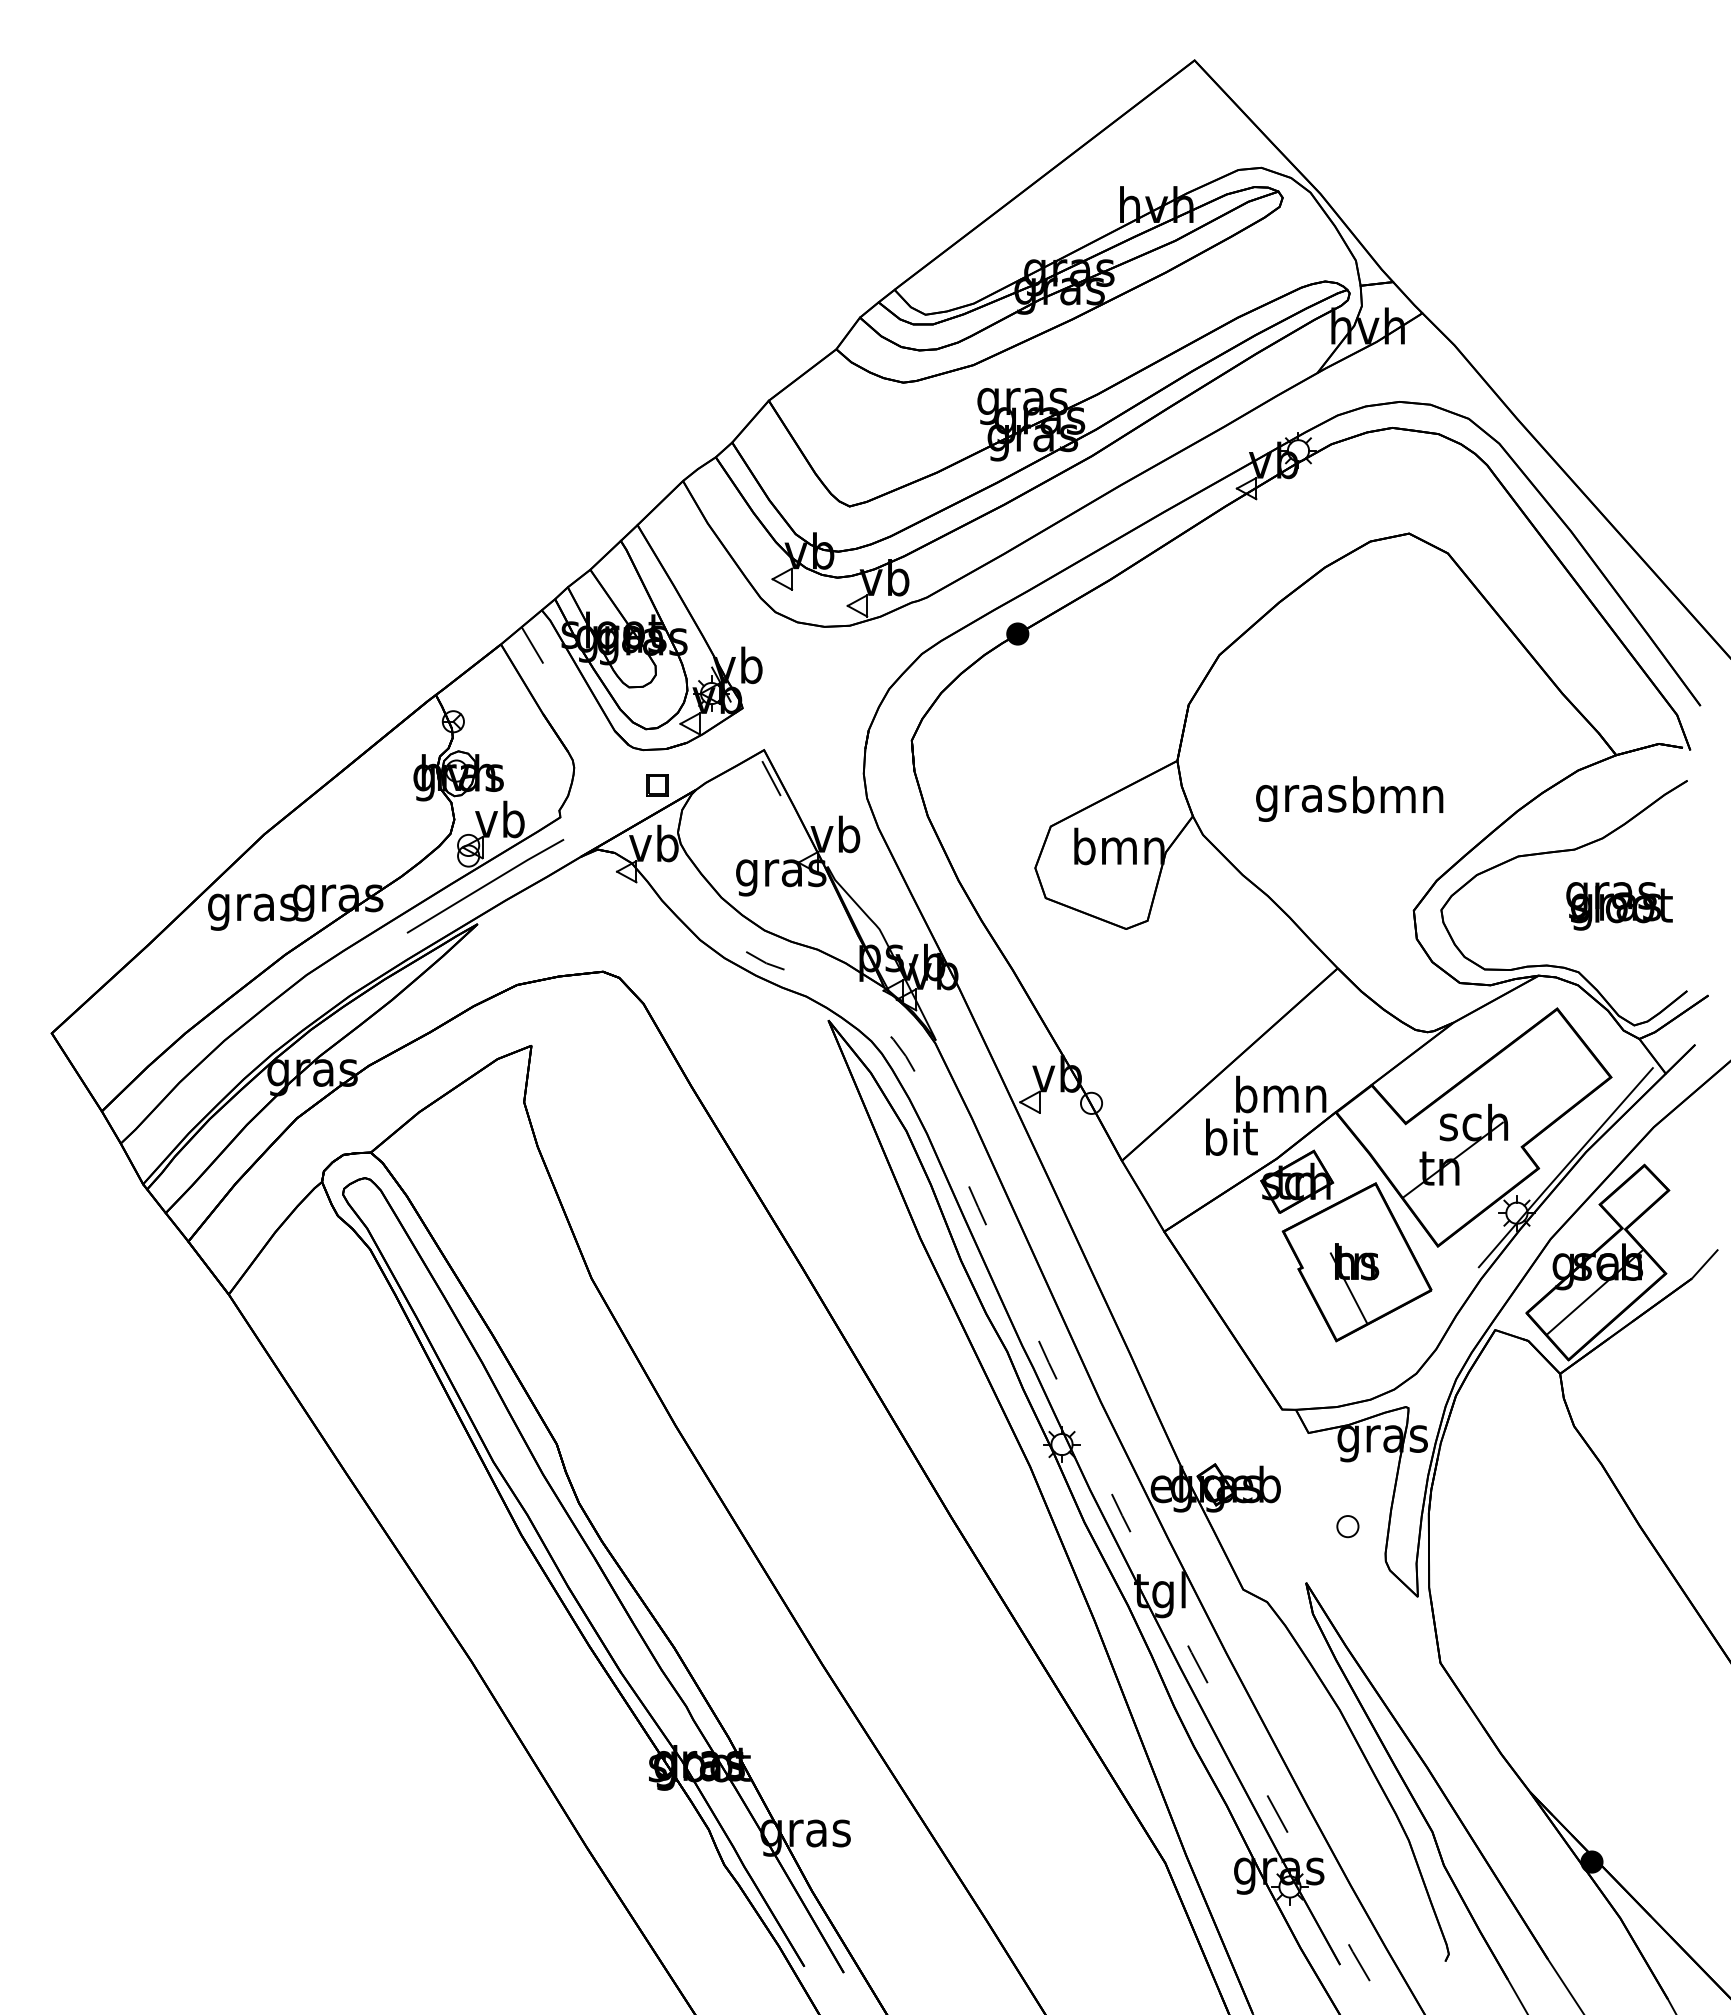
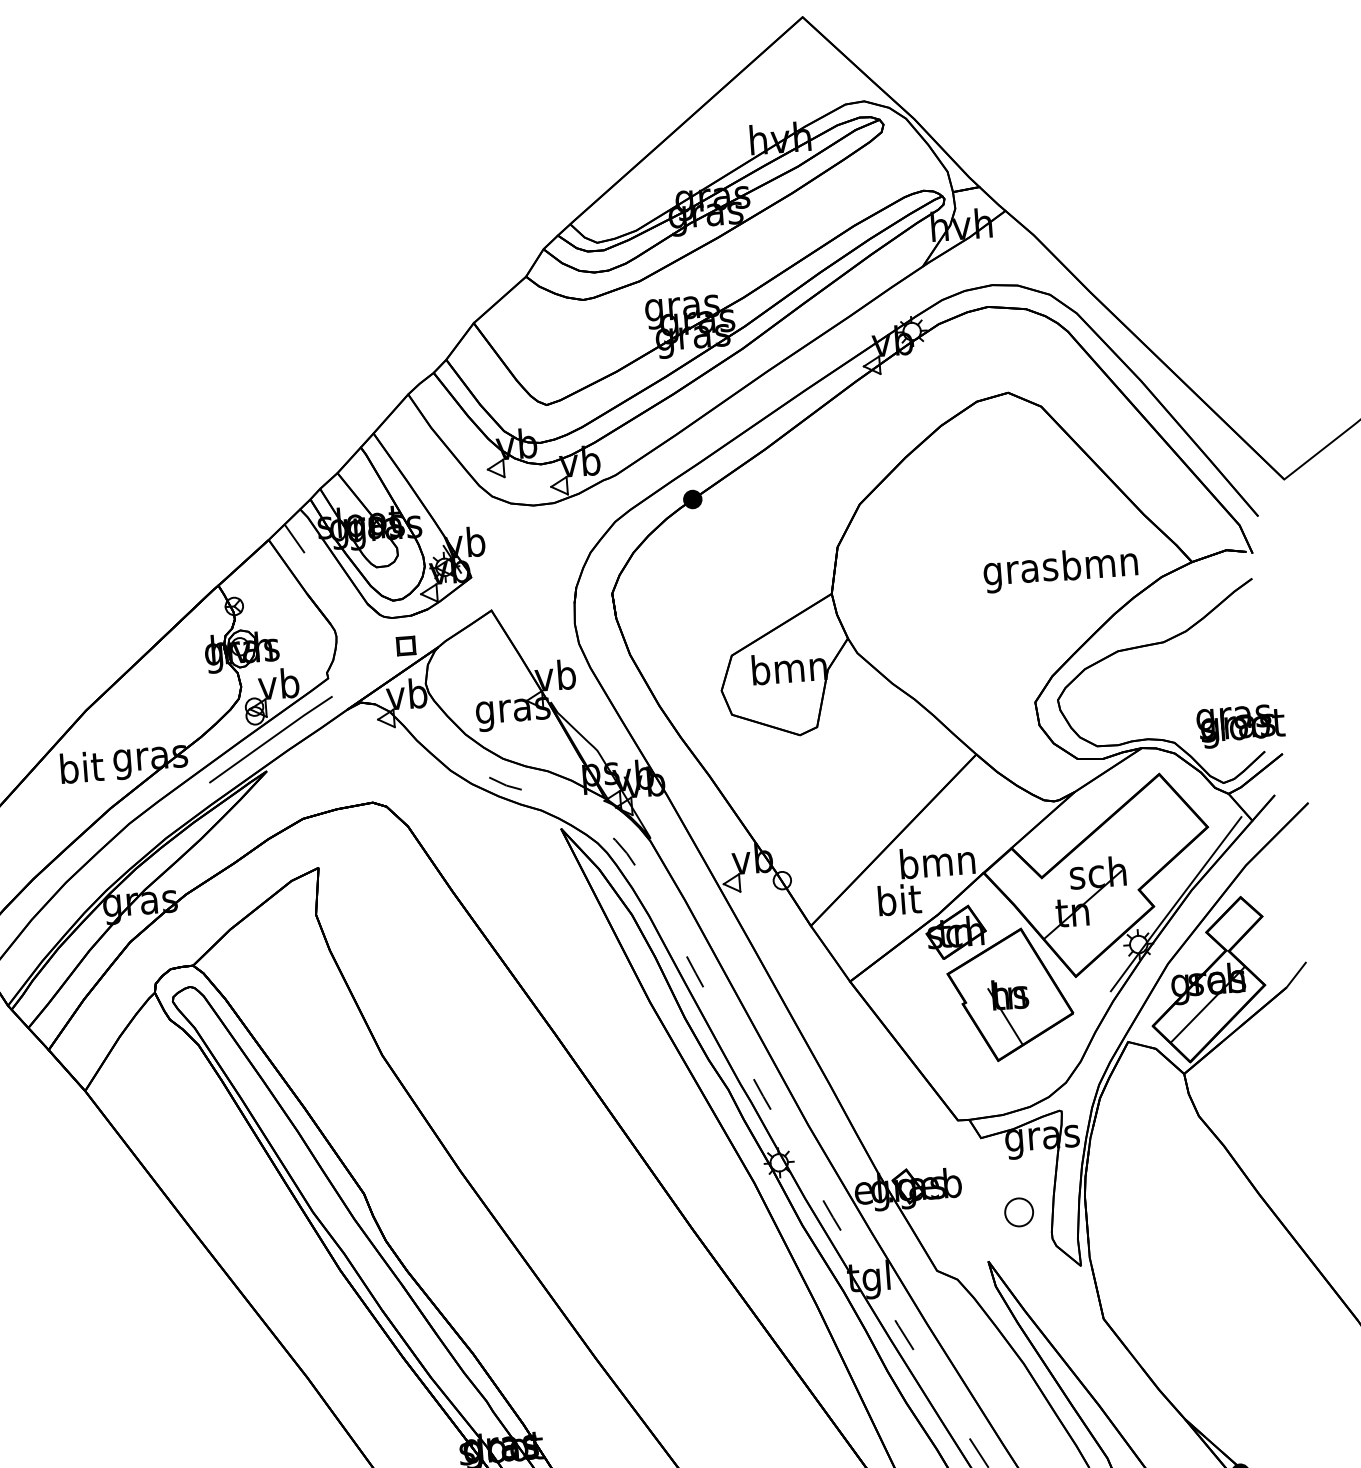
line: (771, 778) -> (499, 633), removed
text: (1349, 798) -> (1060, 568), moved
text: (1619, 906) -> (1240, 726), moved
text: (253, 907) -> (81, 771), gras -> bit
part: (1347, 1526) -> (1018, 1212), size x1.6

